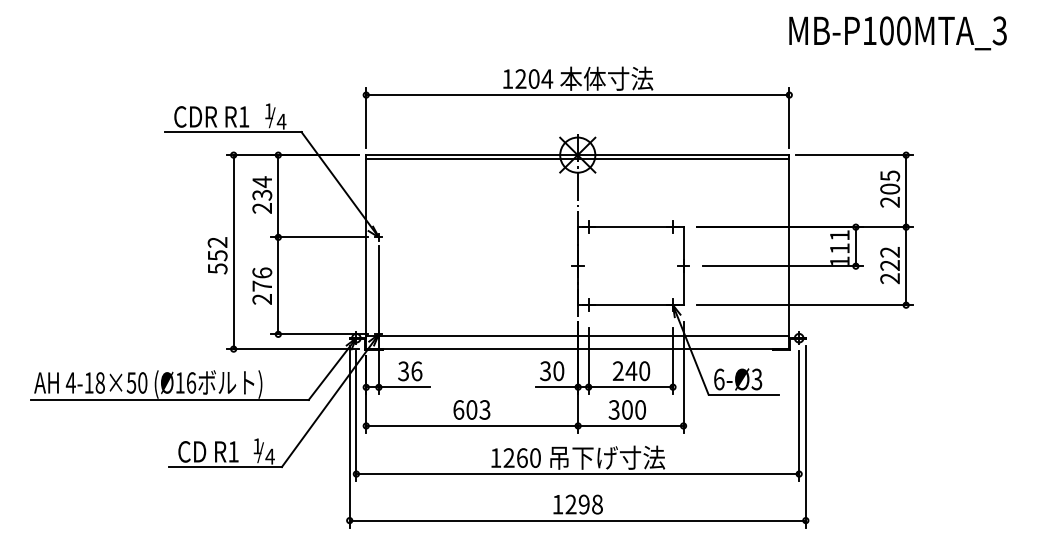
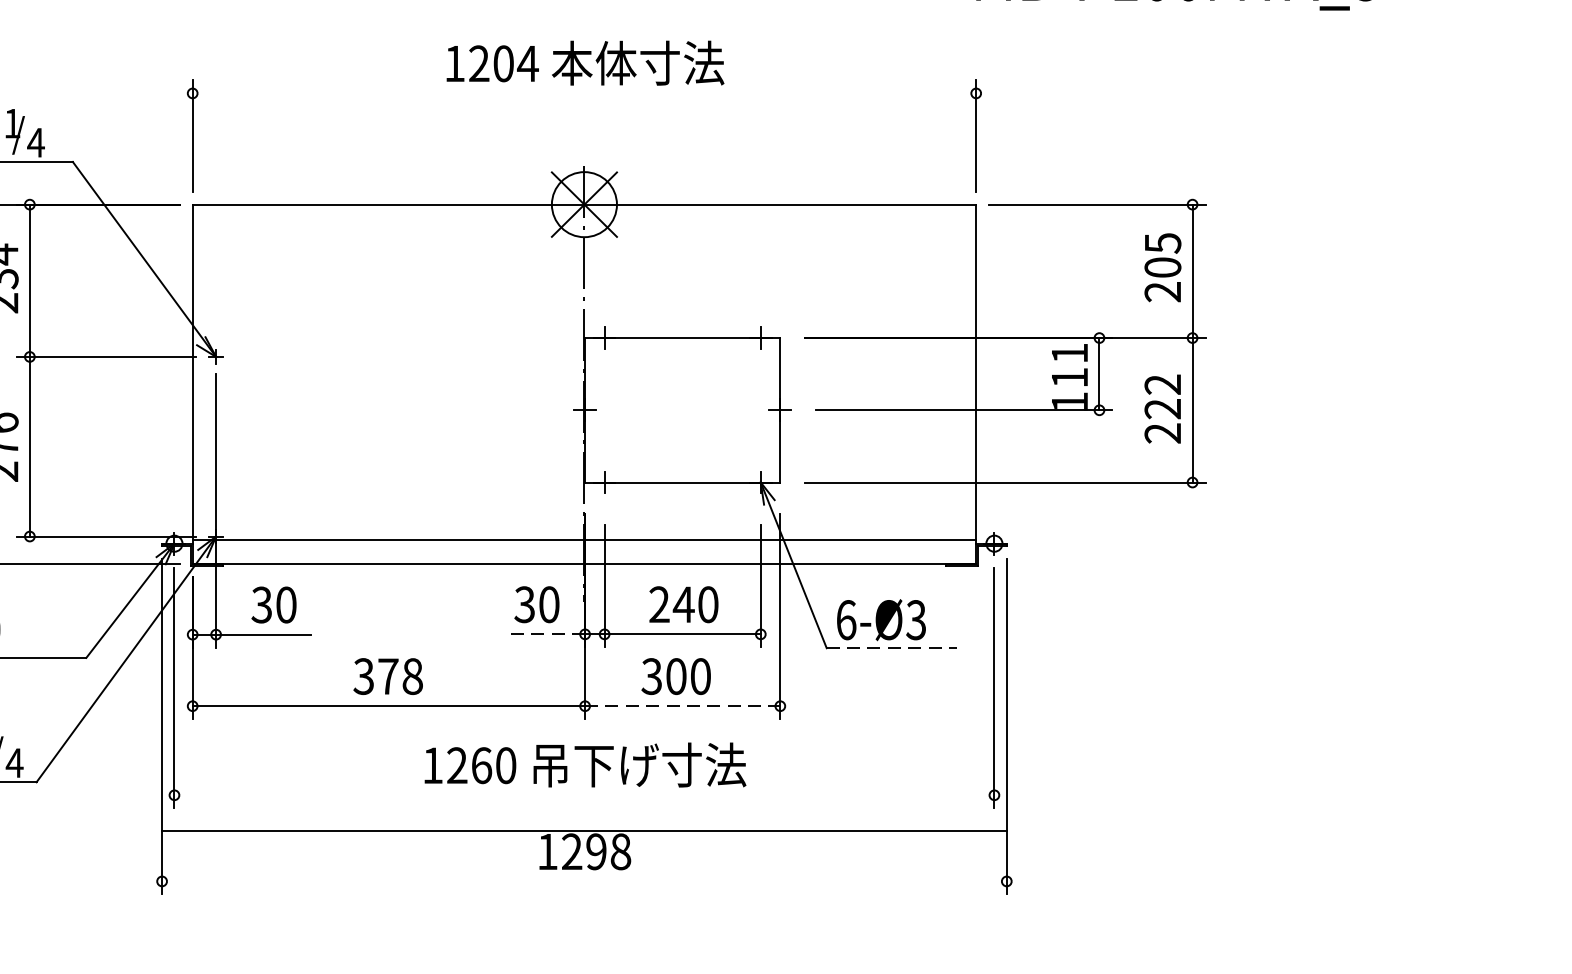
line: (577, 95) -> (583, 94), removed
line: (577, 158) -> (583, 210), removed
text: (416, 371) -> (285, 605), 36 -> 30
line: (556, 387) -> (545, 634), solid -> dashed
line: (744, 394) -> (893, 647), solid -> dashed
text: (471, 409) -> (387, 675), 603 -> 378
line: (630, 425) -> (682, 705), solid -> dashed
line: (577, 474) -> (583, 796), removed
line: (577, 520) -> (583, 831), moved

